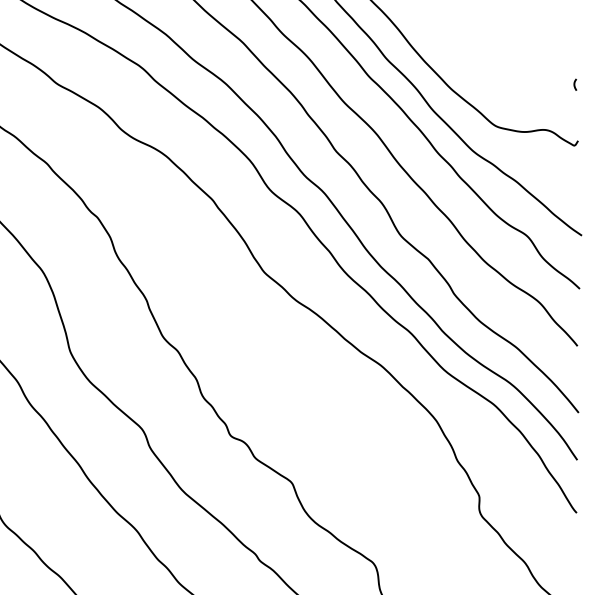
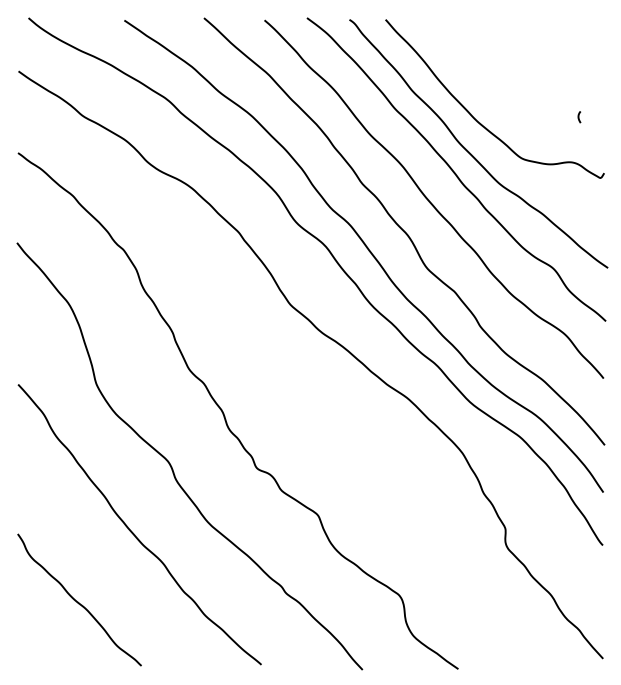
curve: (575, 85) -> (579, 117), moved

